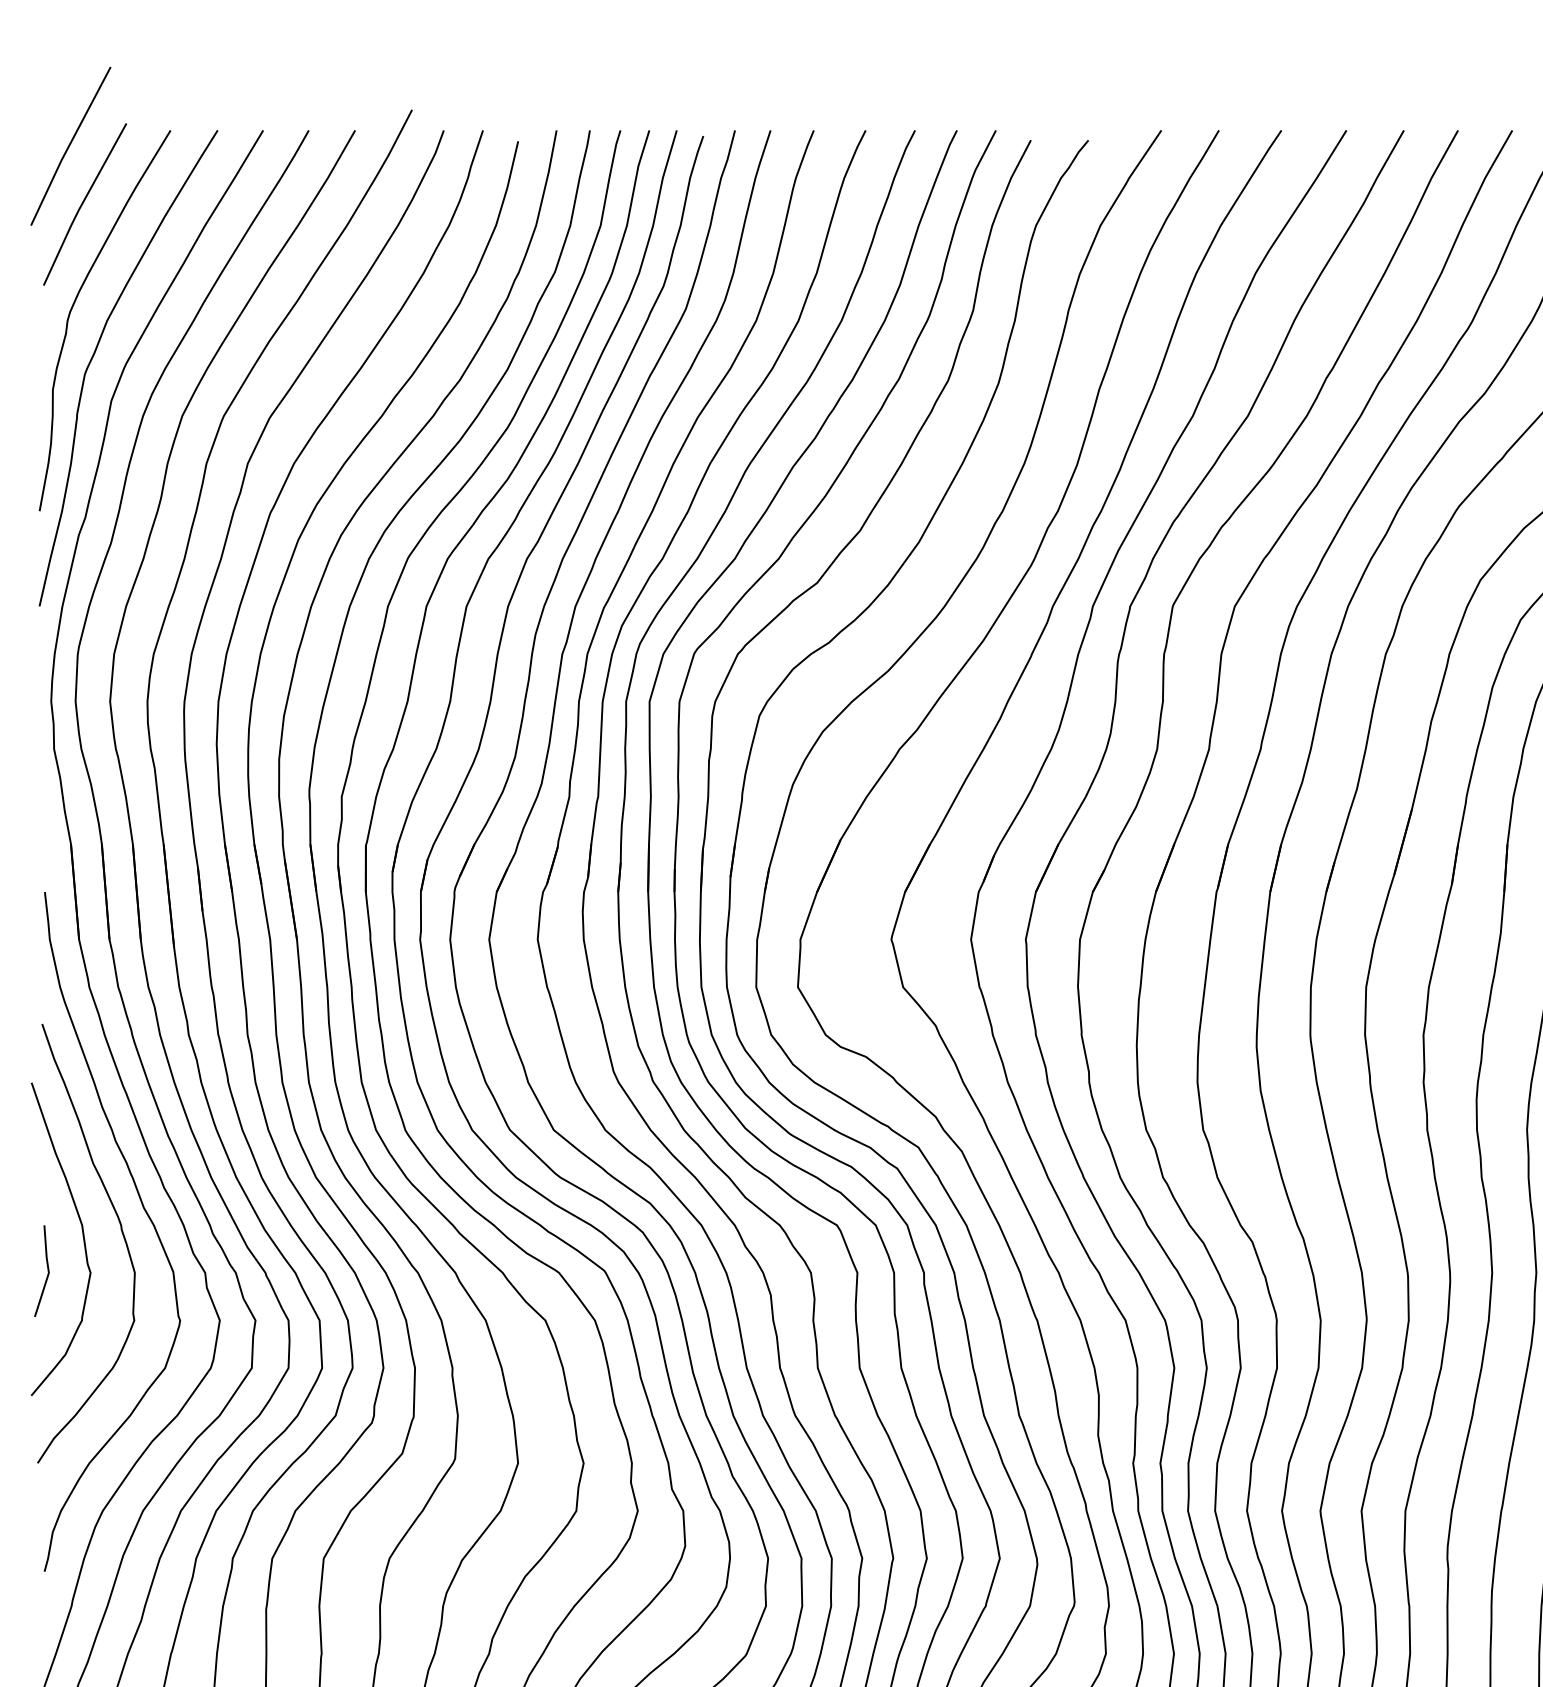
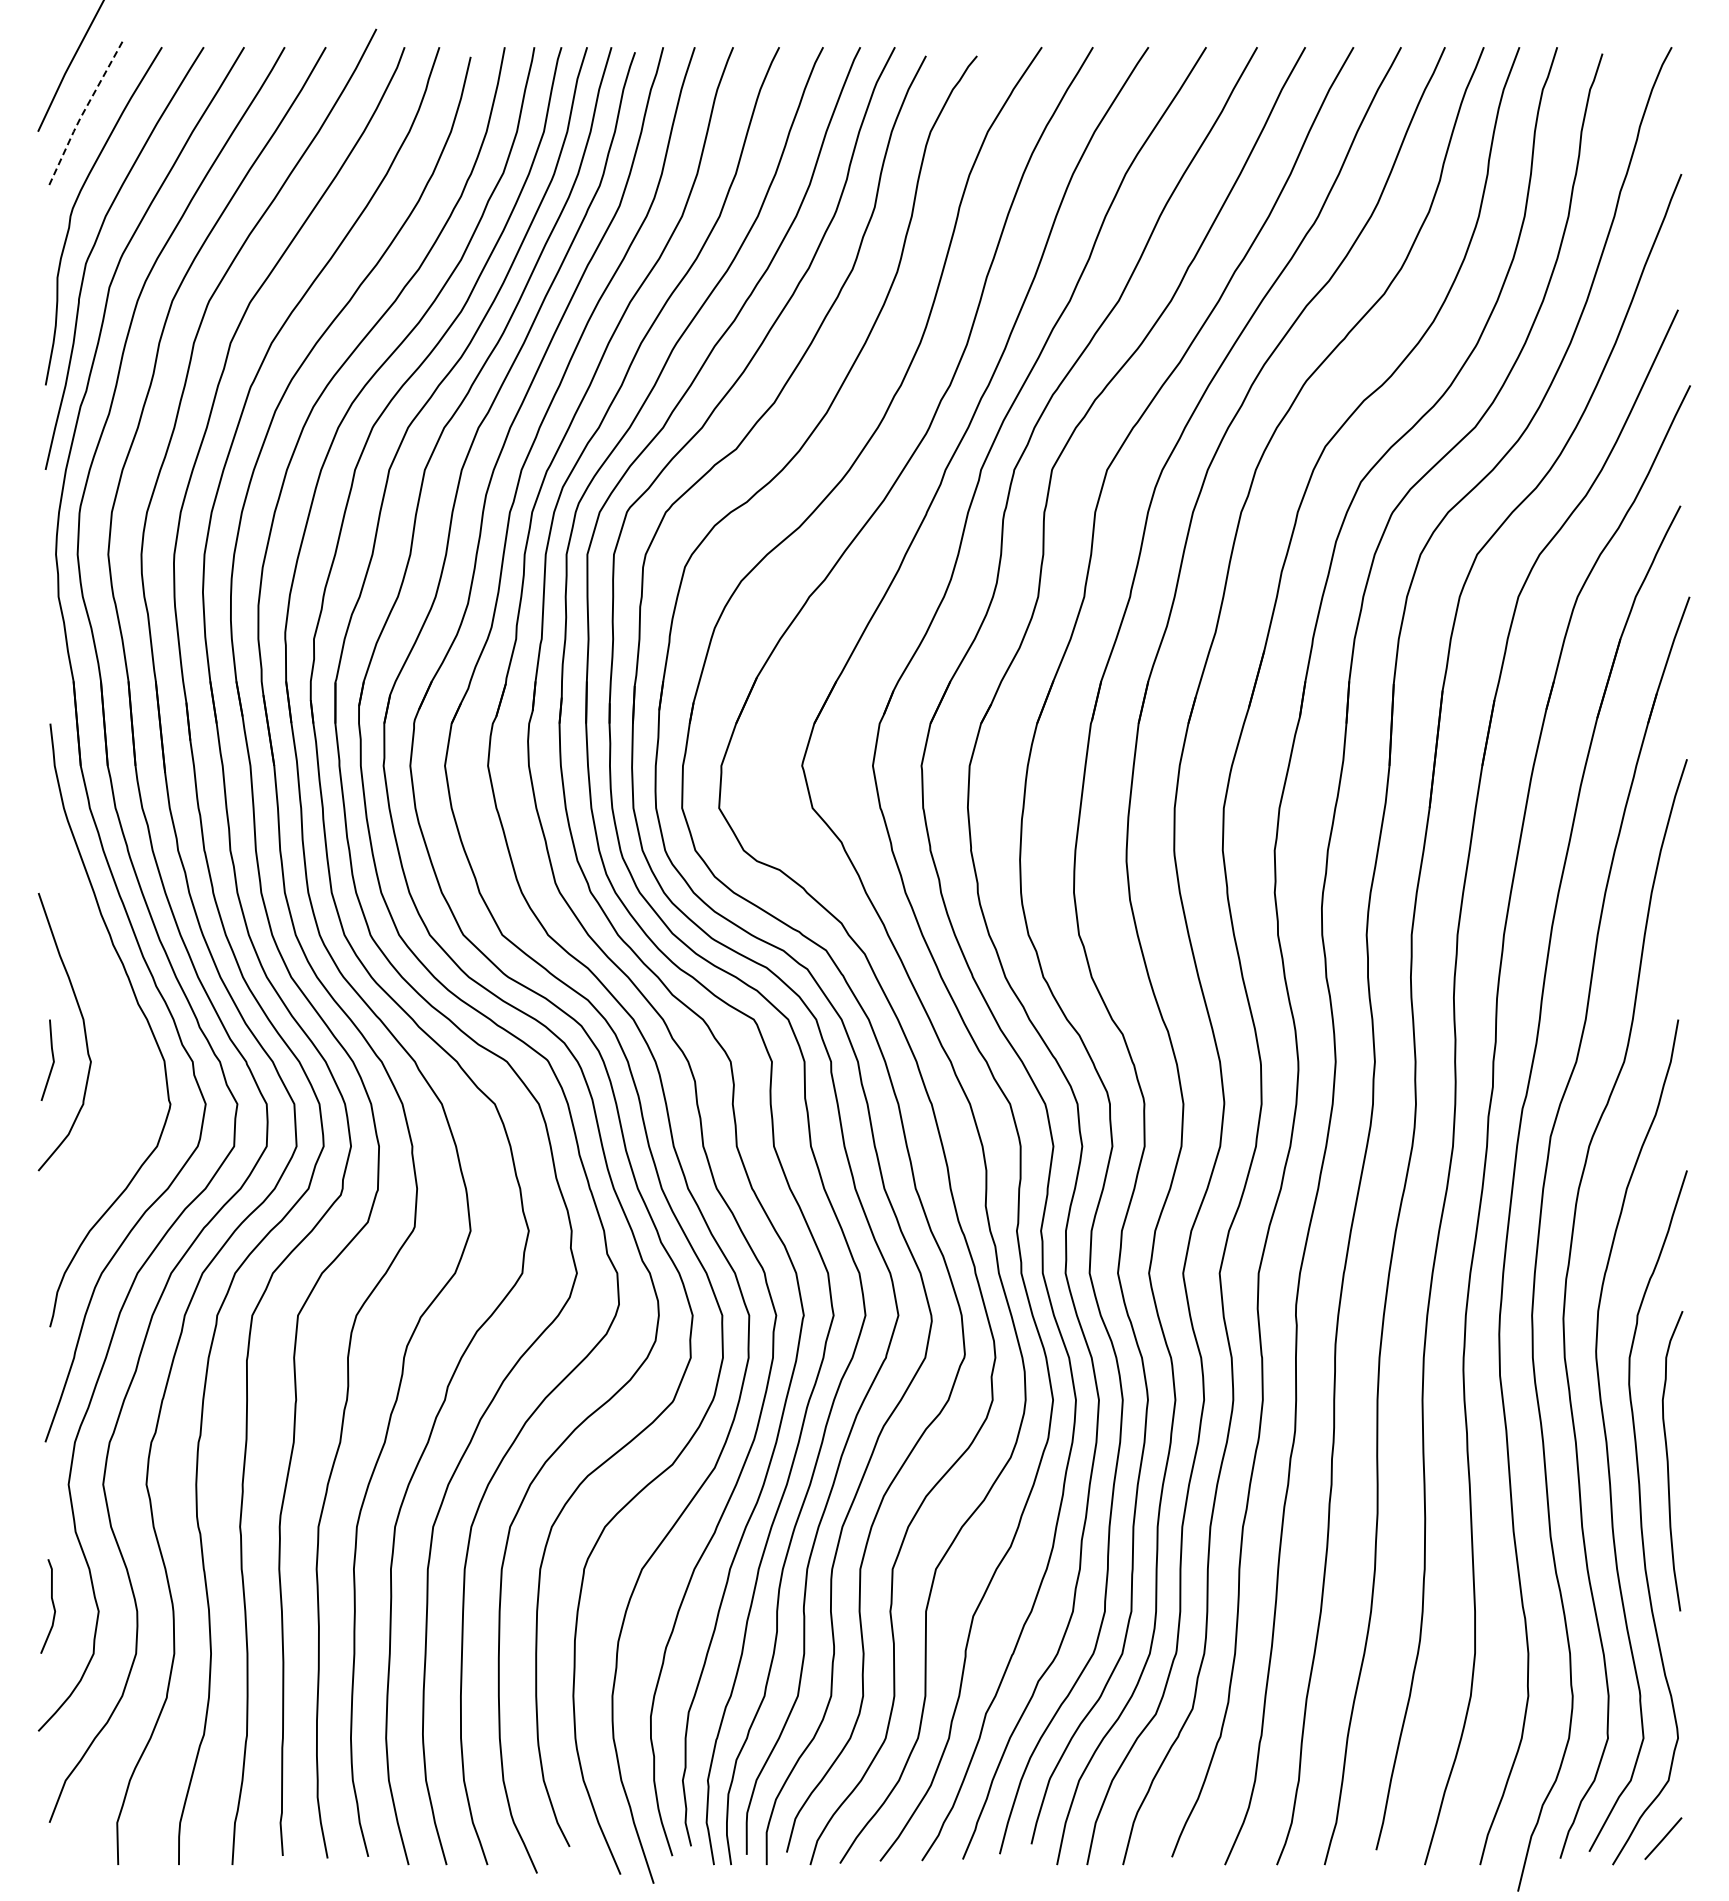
line: (82, 203) -> (83, 112), solid -> dashed
curve: (121, 1233) -> (118, 1026), removed

